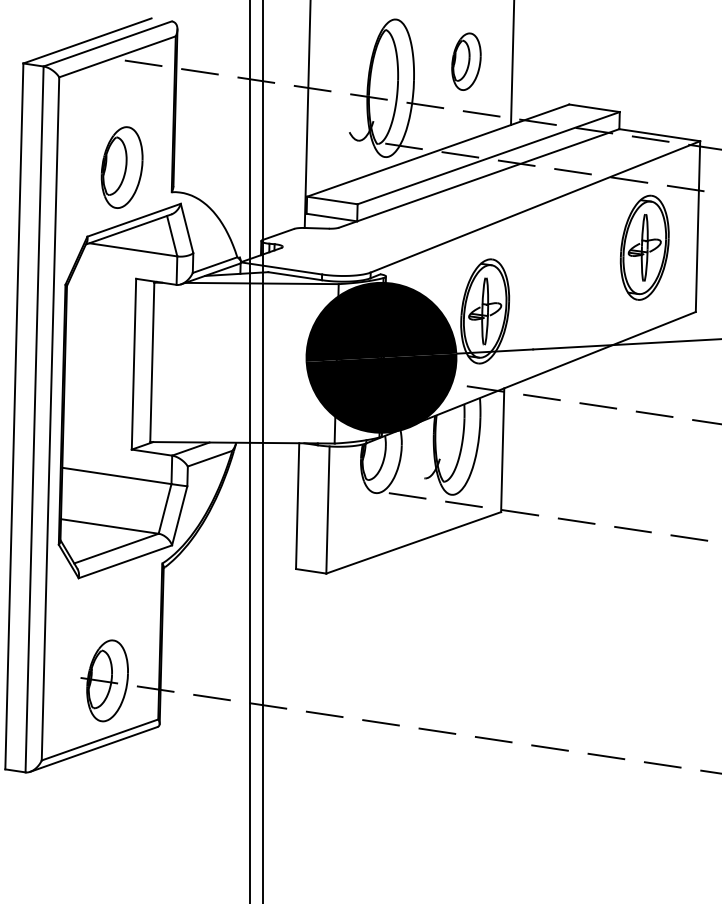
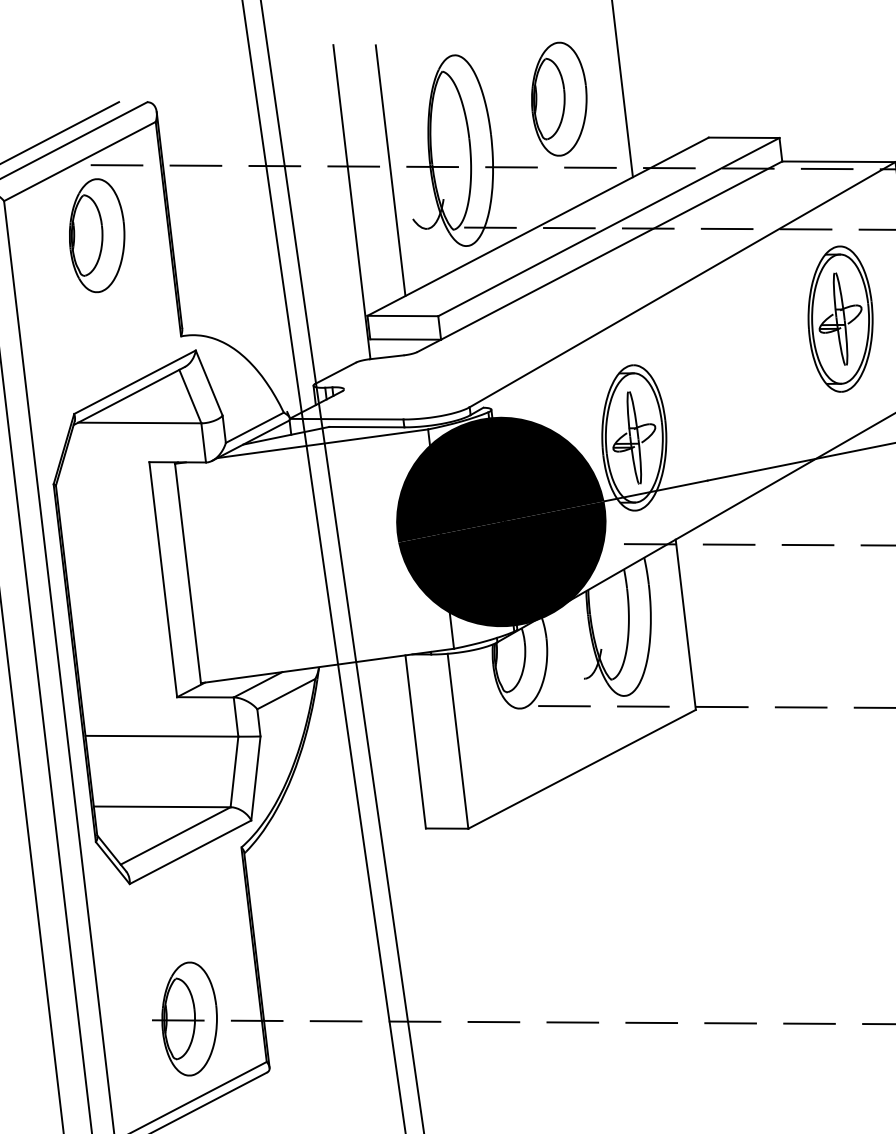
part: (466, 61) -> (559, 98), size x1.43
line: (338, 95) -> (390, 170), added
part: (121, 167) -> (96, 235), moved

